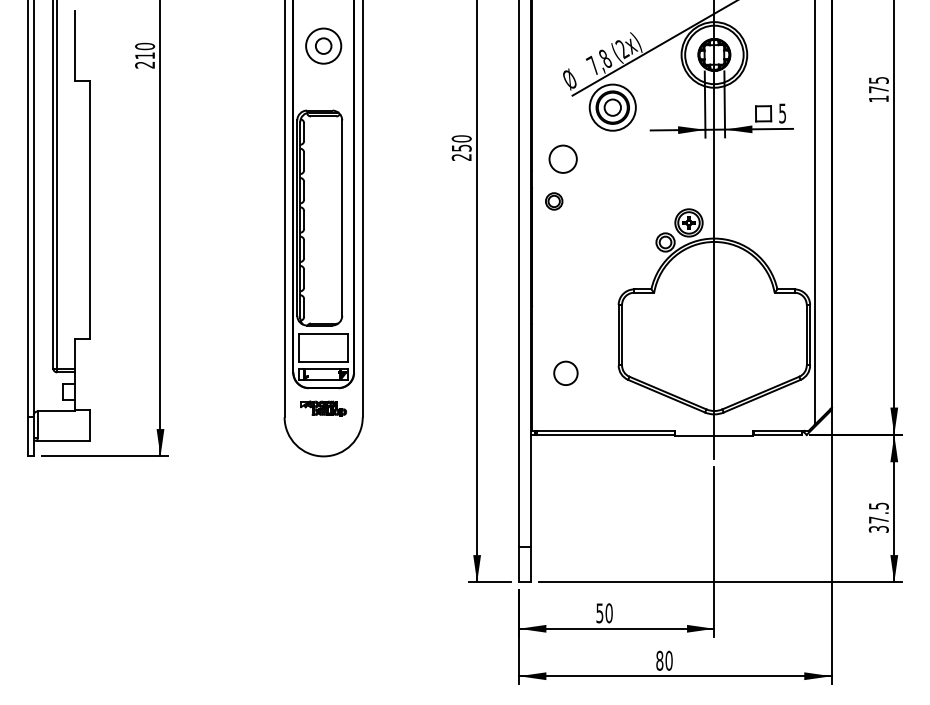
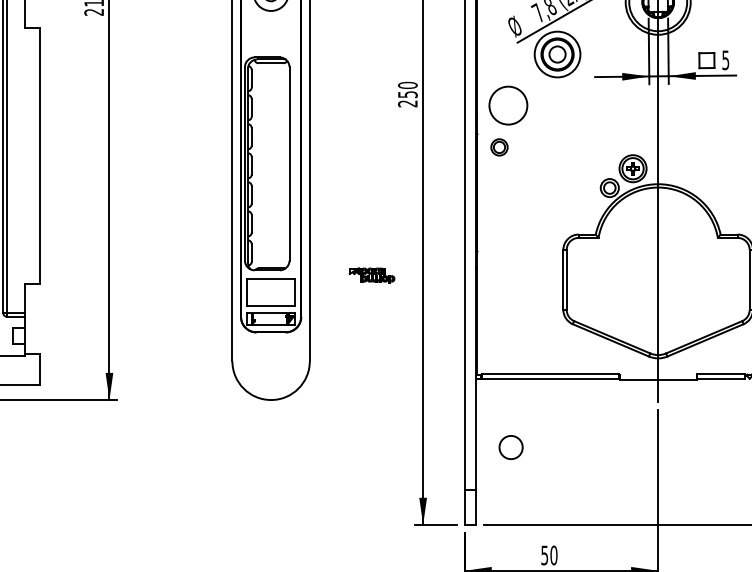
circle: (562, 158) -> (507, 104), size x1.4
circle: (565, 372) -> (510, 446), moved
part: (323, 408) -> (371, 275), moved

